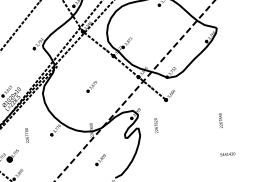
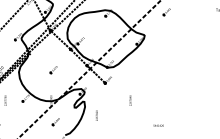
text: (220, 120) -> (130, 100), moved
text: (155, 125) -> (96, 115), moved
text: (227, 154) -> (158, 125), moved

